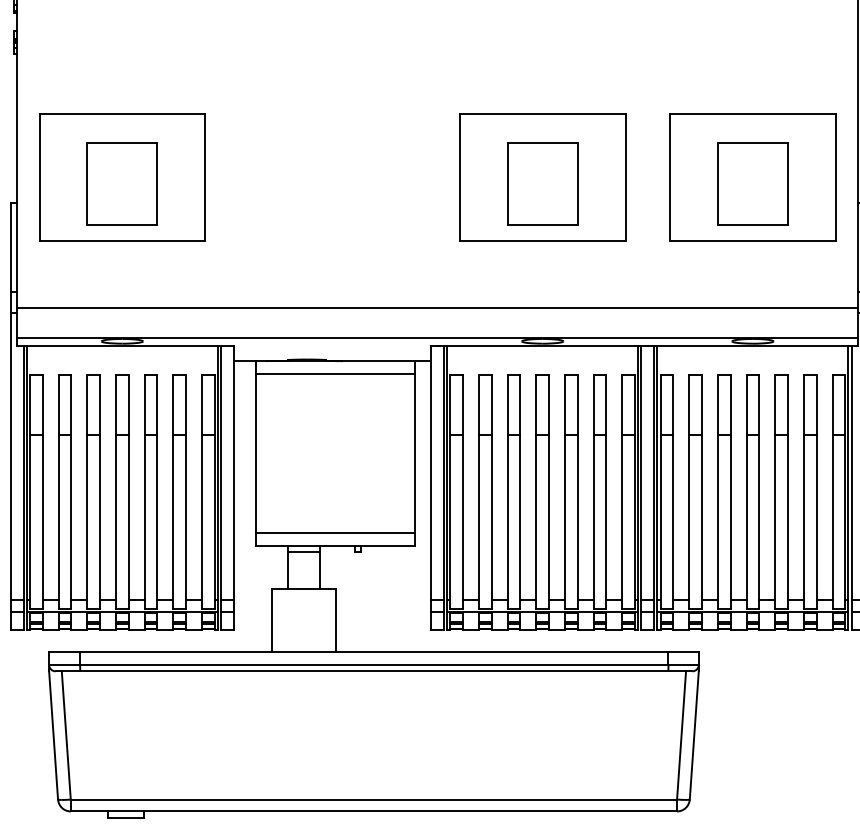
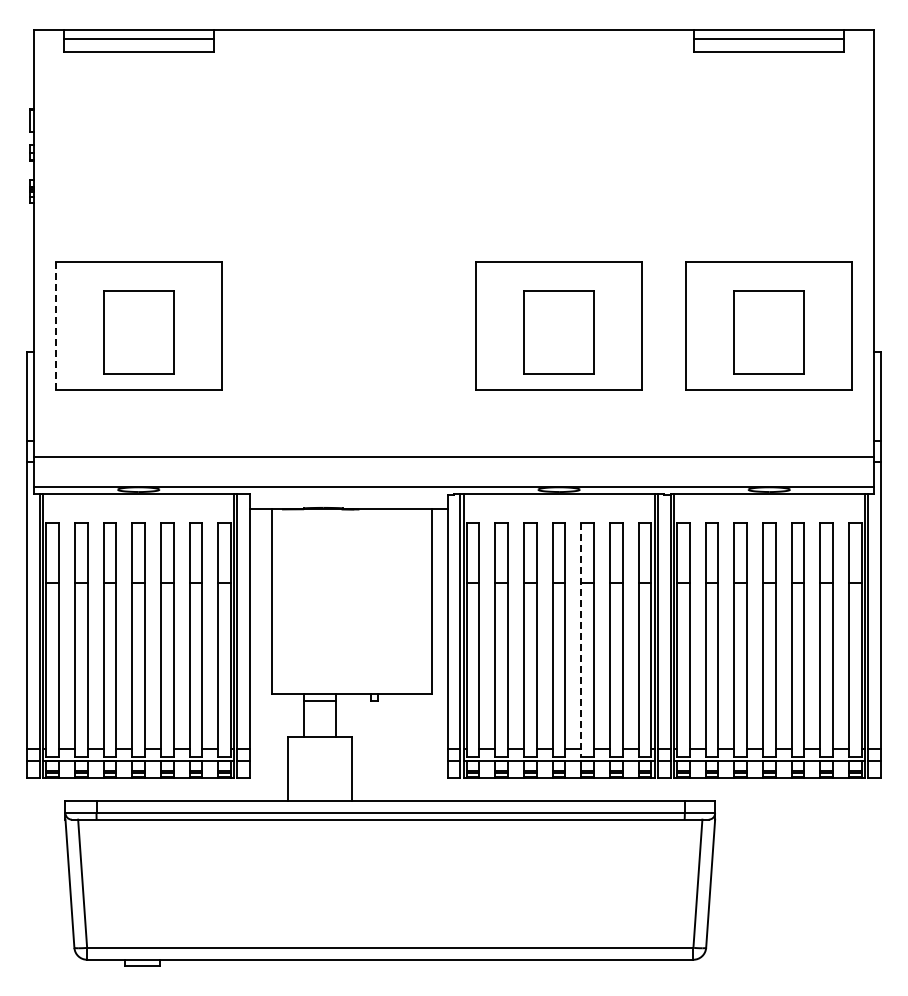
line: (39, 178) -> (55, 326), solid -> dashed
line: (335, 374) -> (351, 522), removed
line: (565, 492) -> (581, 640), solid -> dashed
line: (335, 533) -> (351, 681), removed

